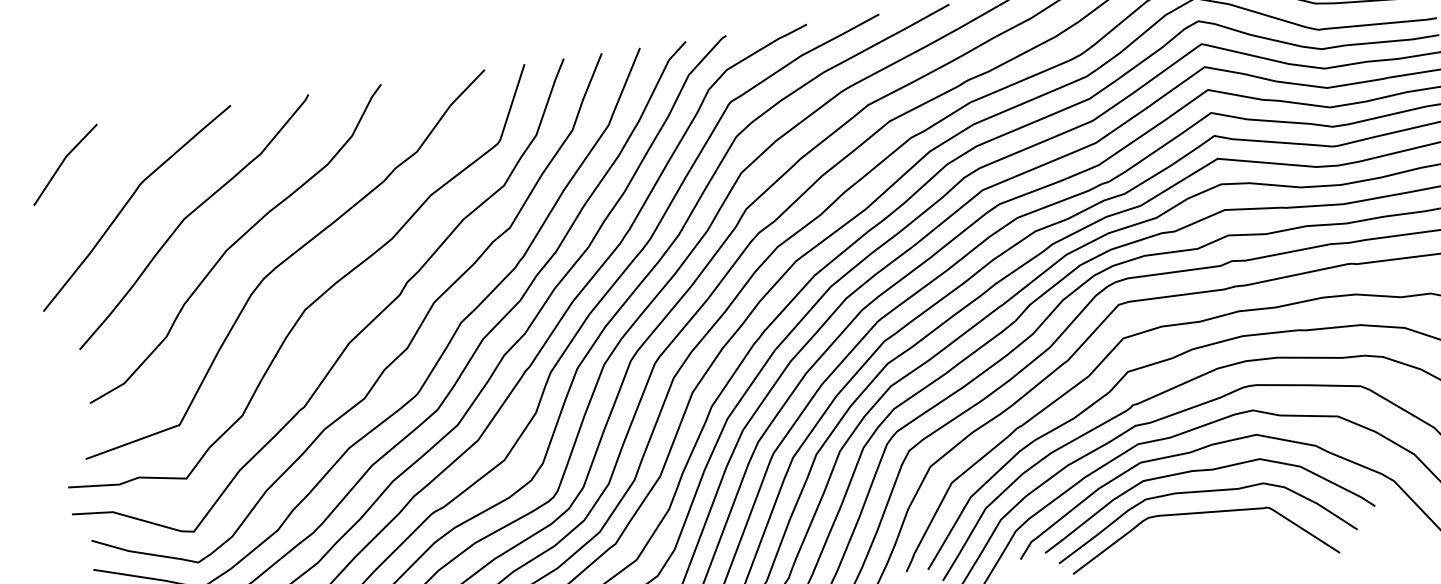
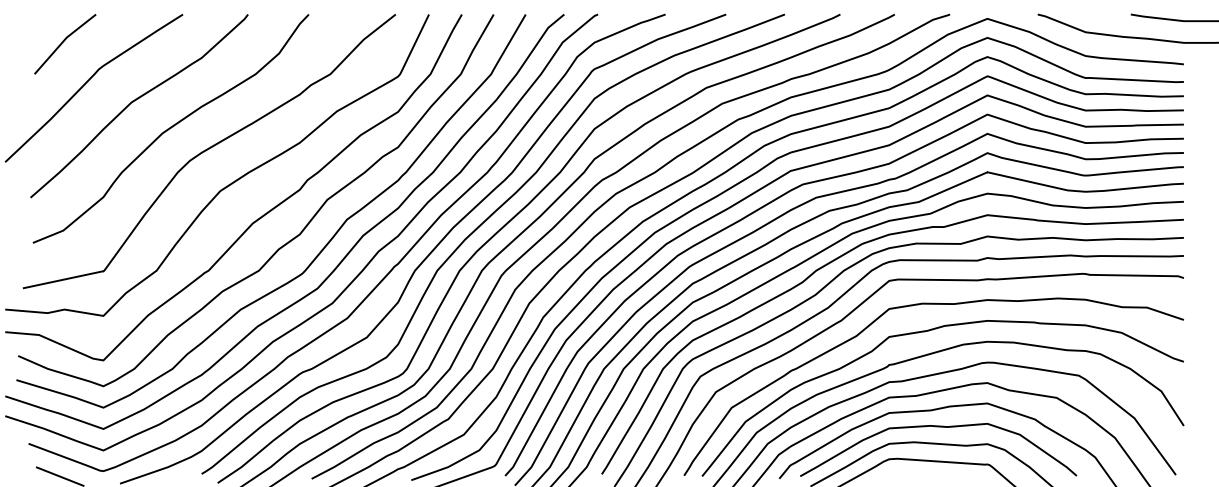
line: (63, 163) -> (63, 42), moved

